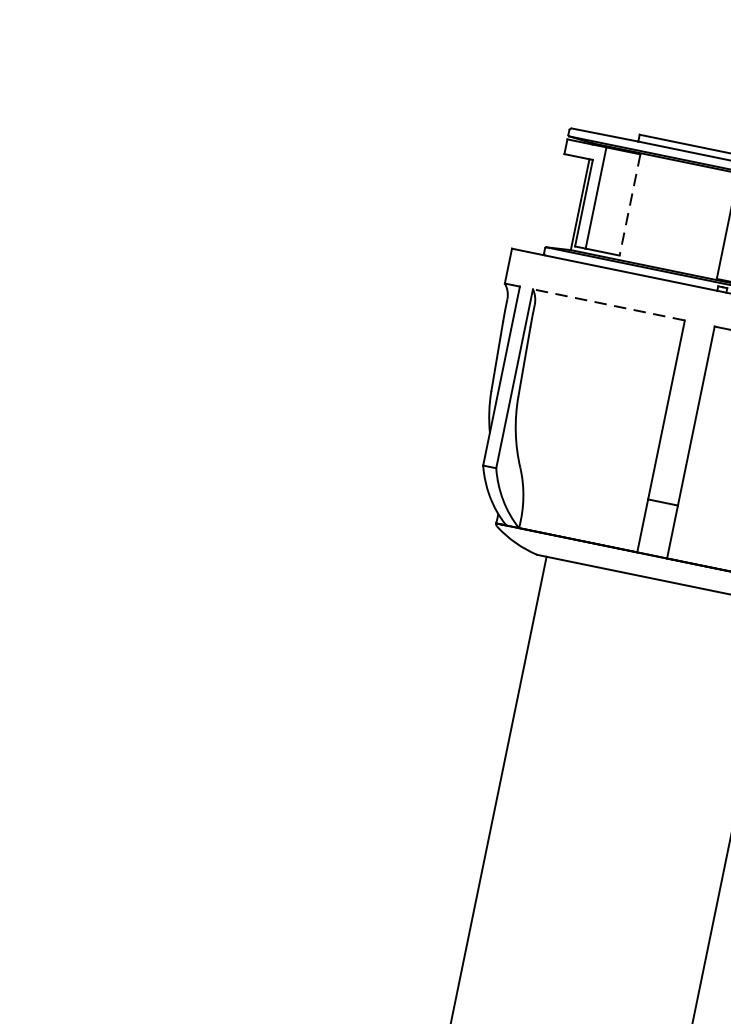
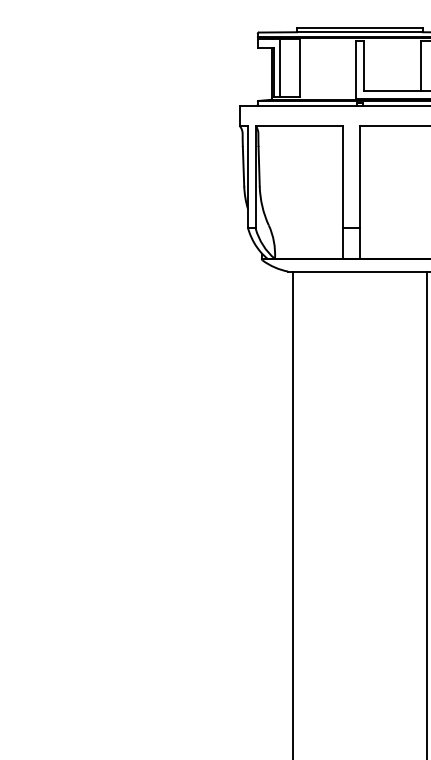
line: (629, 205) -> (299, 68), dashed -> solid
line: (609, 304) -> (299, 125), dashed -> solid

